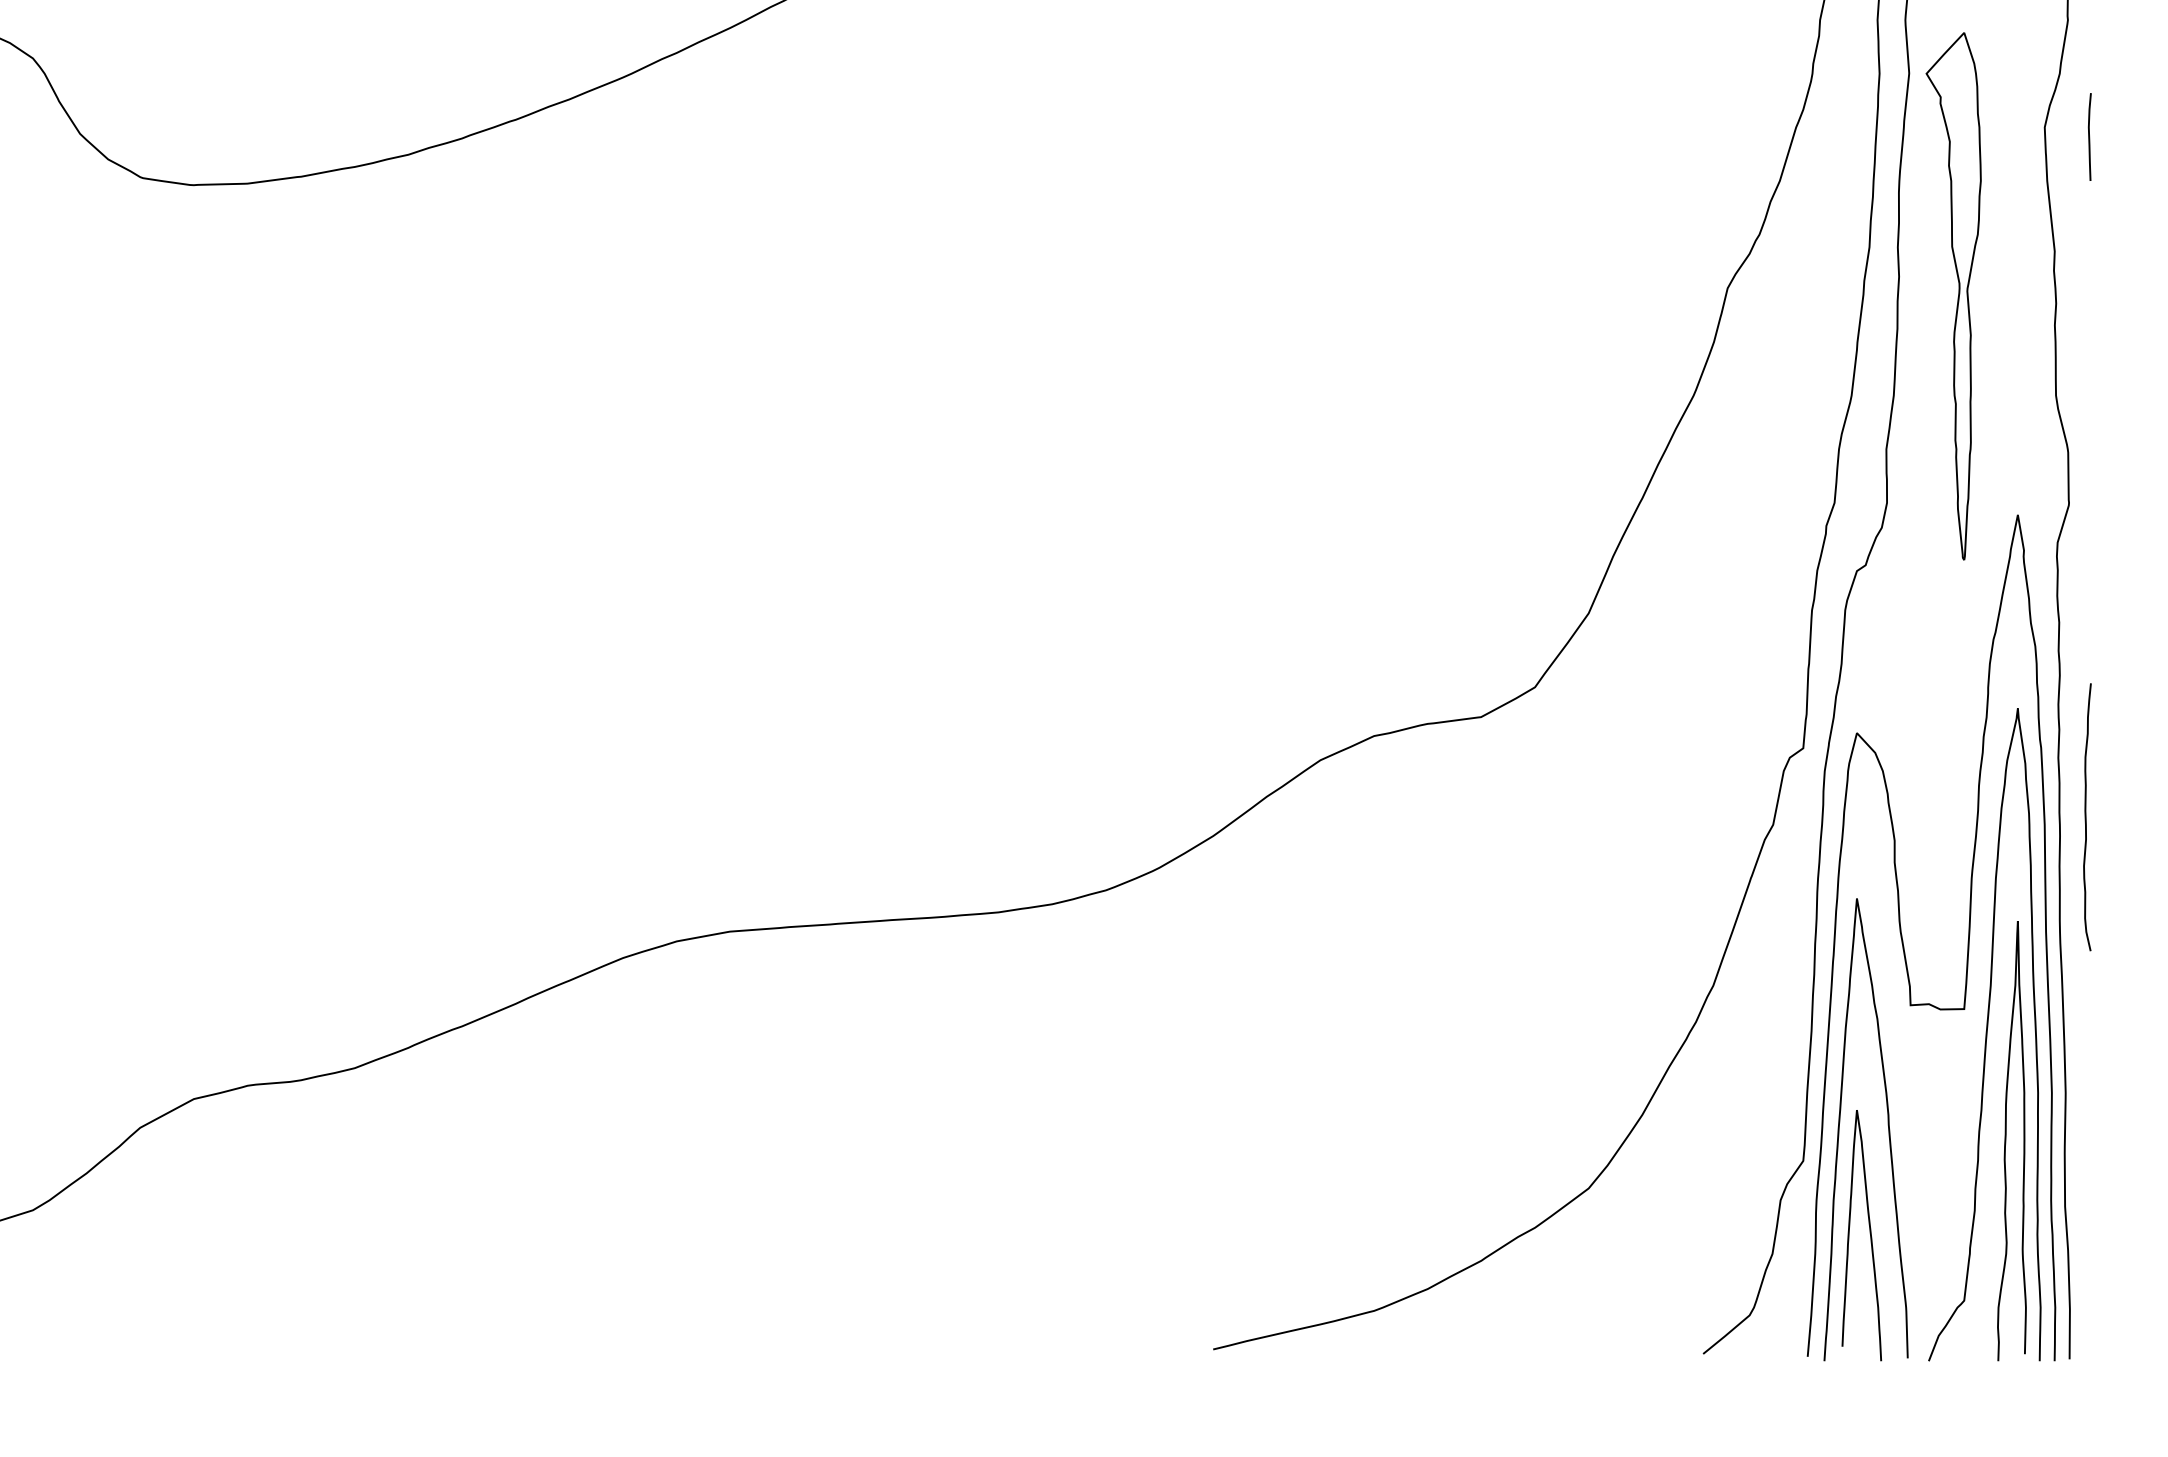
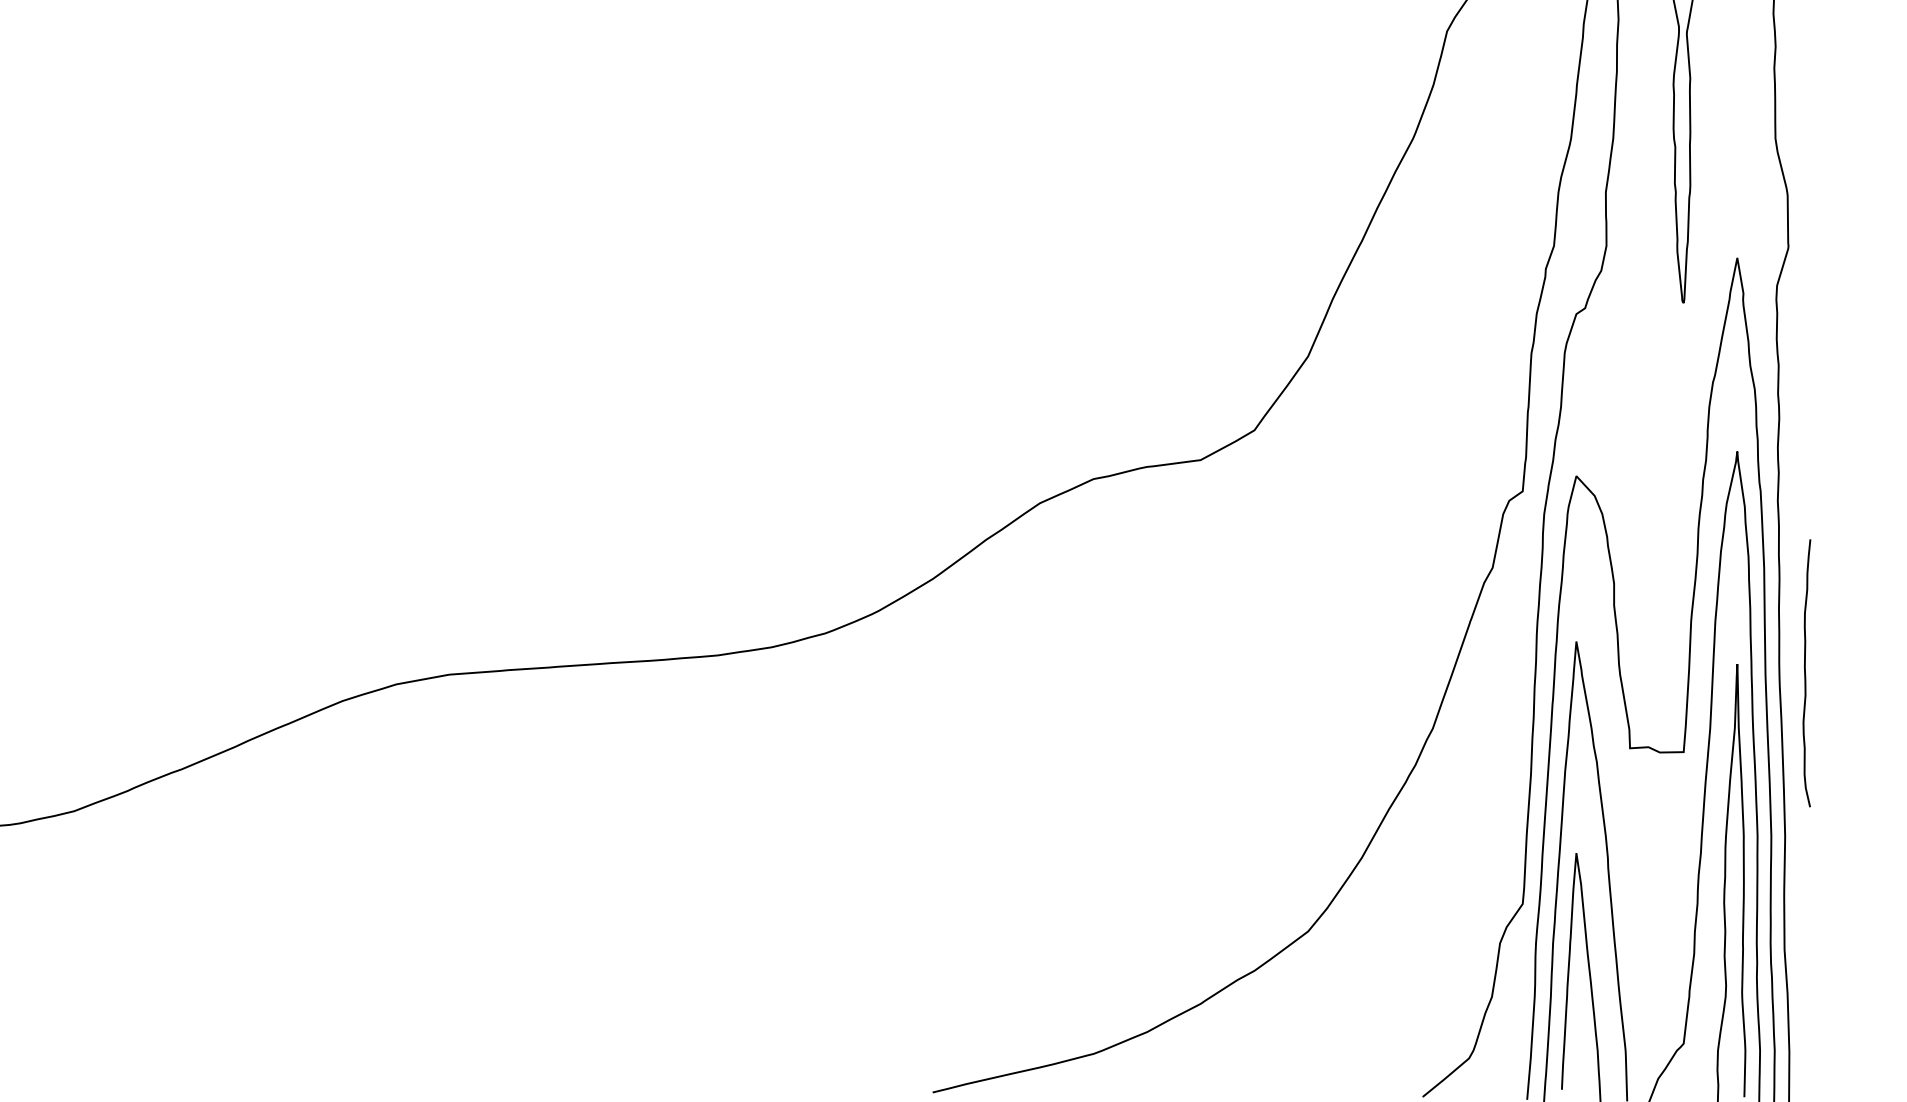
curve: (2086, 817) -> (1805, 673), moved

